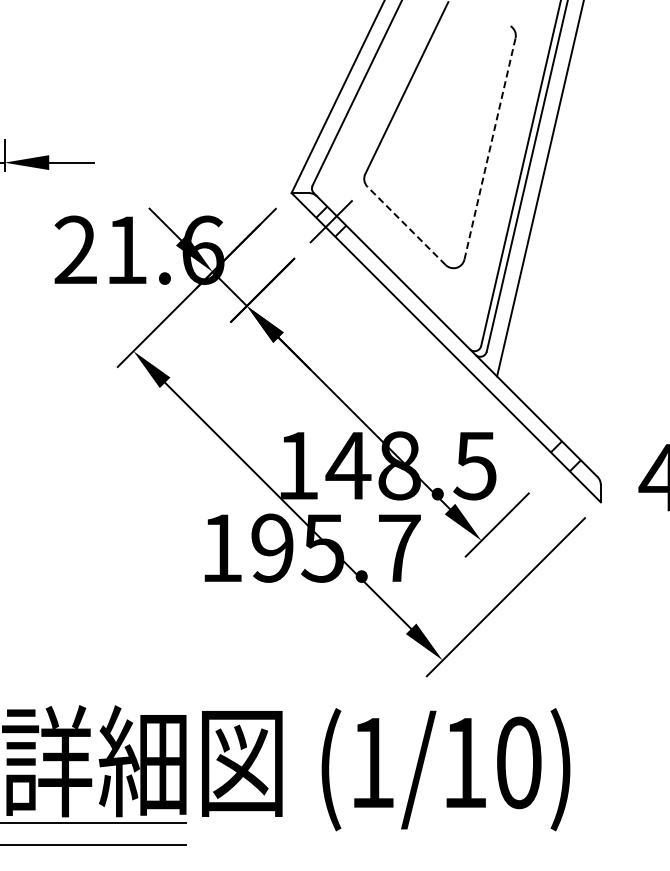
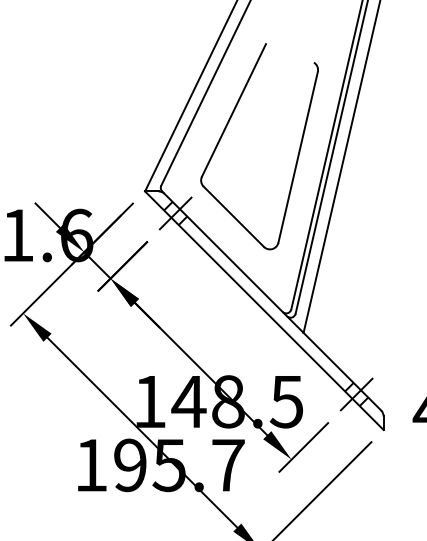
line: (490, 148) -> (298, 157), dashed -> solid
line: (406, 225) -> (233, 216), dashed -> solid
line: (565, 456) -> (356, 394), added

